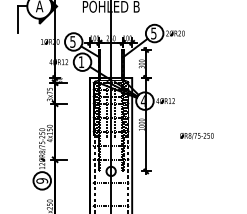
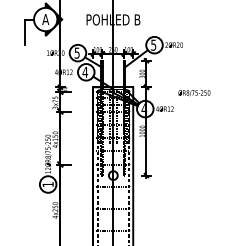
text: (81, 61) -> (85, 71), 1 -> 4
text: (196, 136) -> (194, 93), moved
text: (41, 180) -> (47, 184), 9 -> 1

